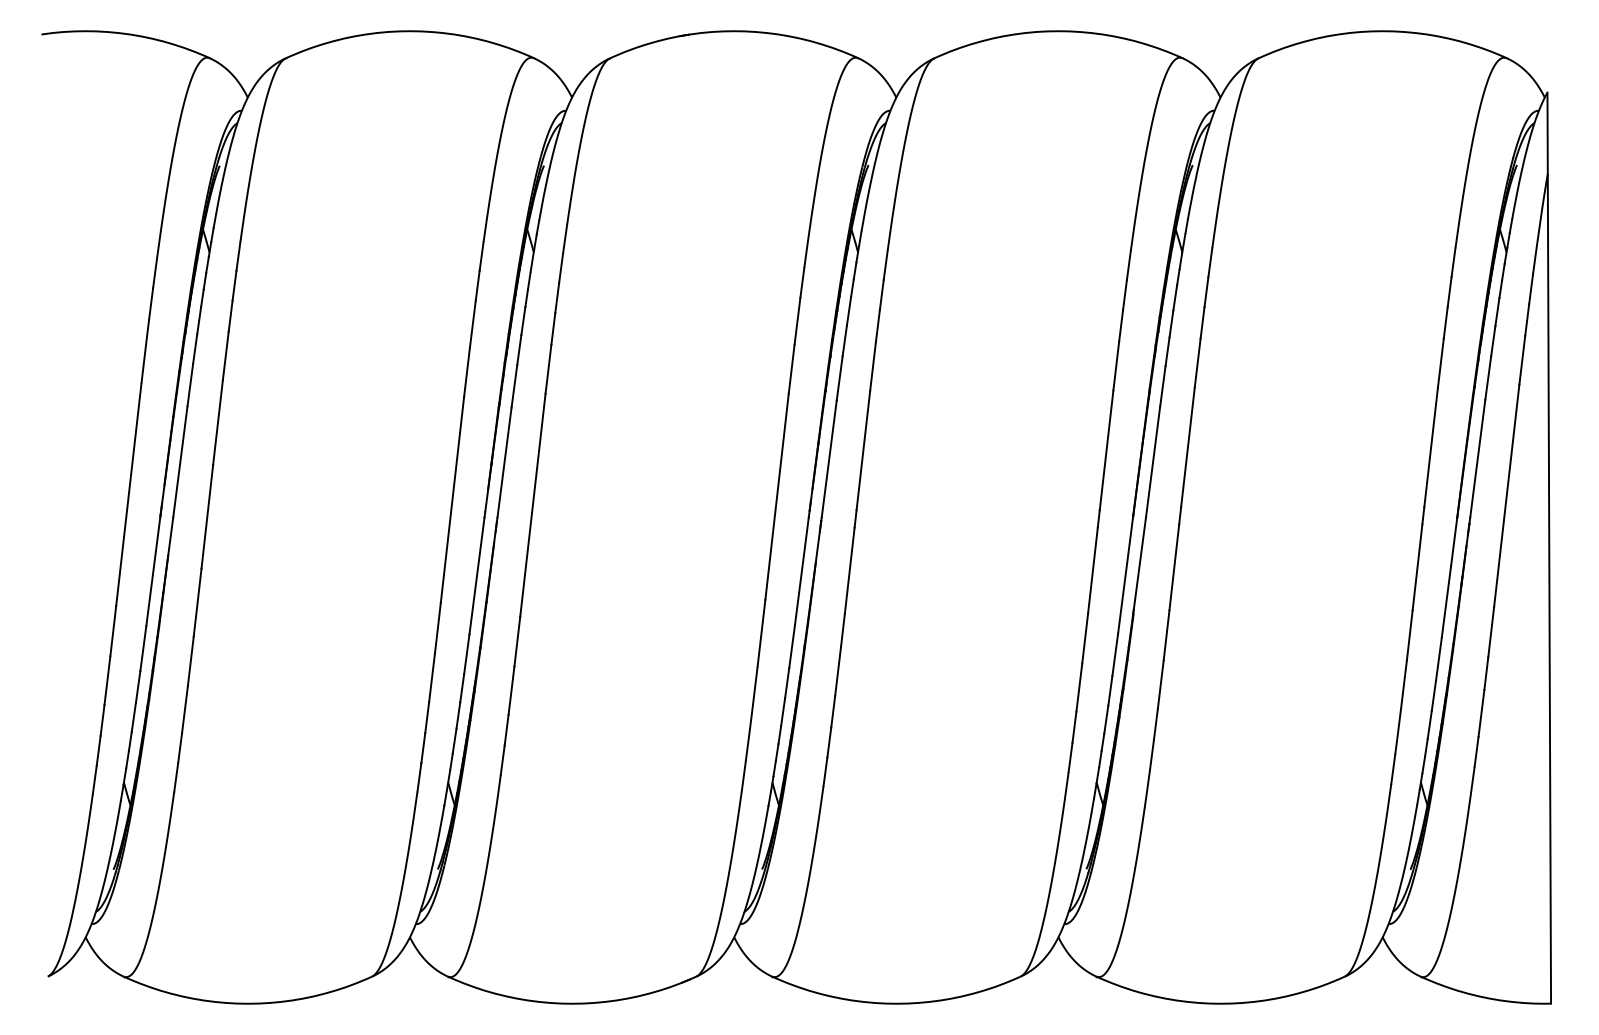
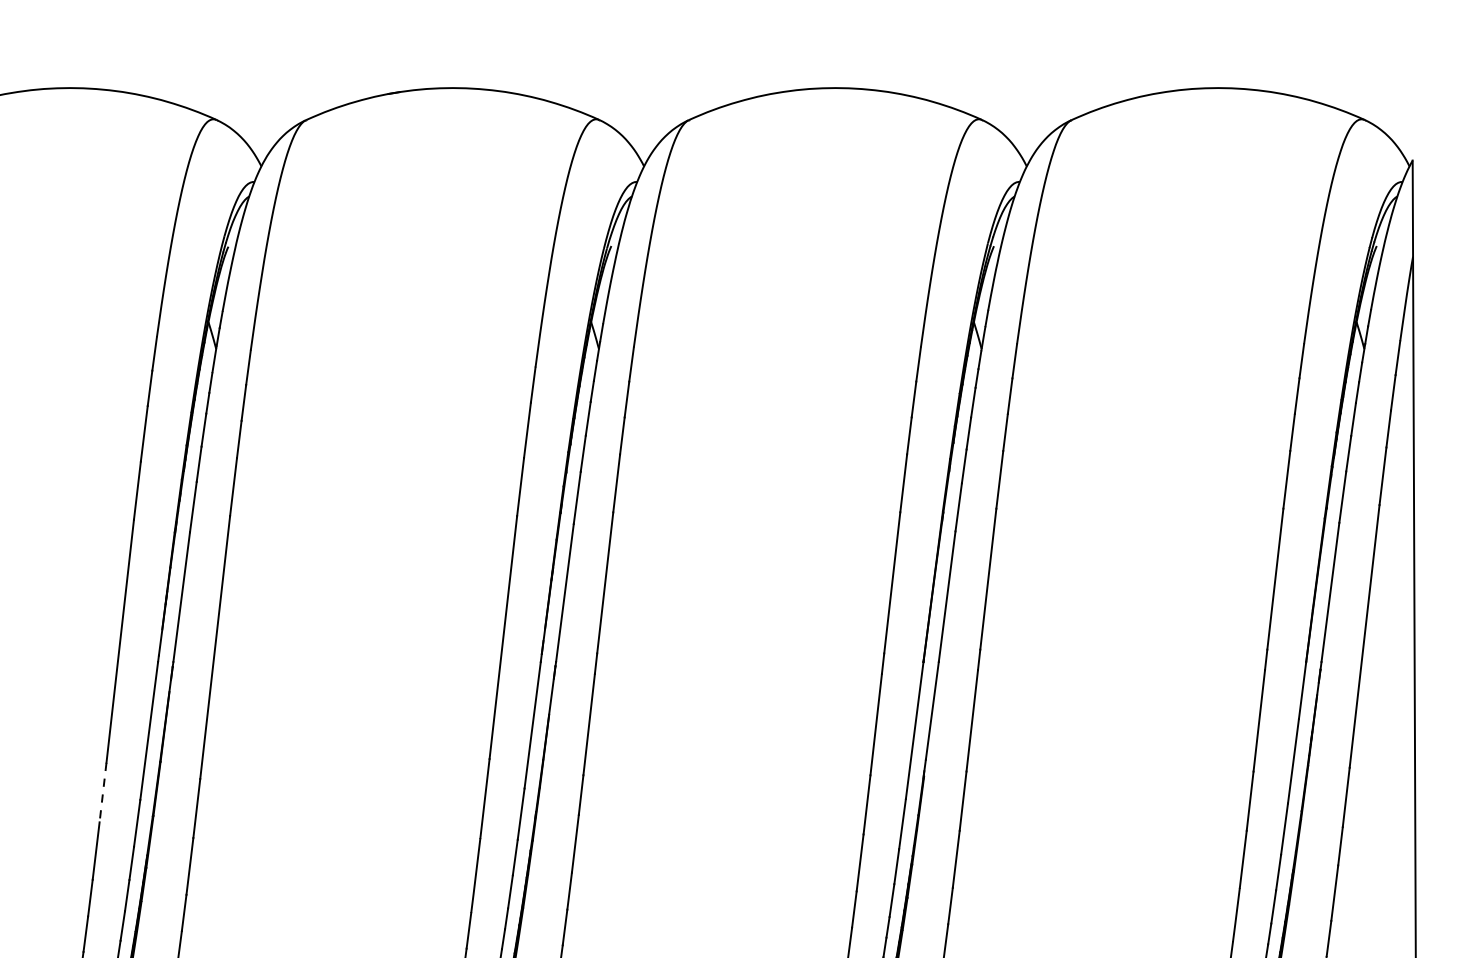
line: (437, 628) -> (102, 793), solid -> dashed

